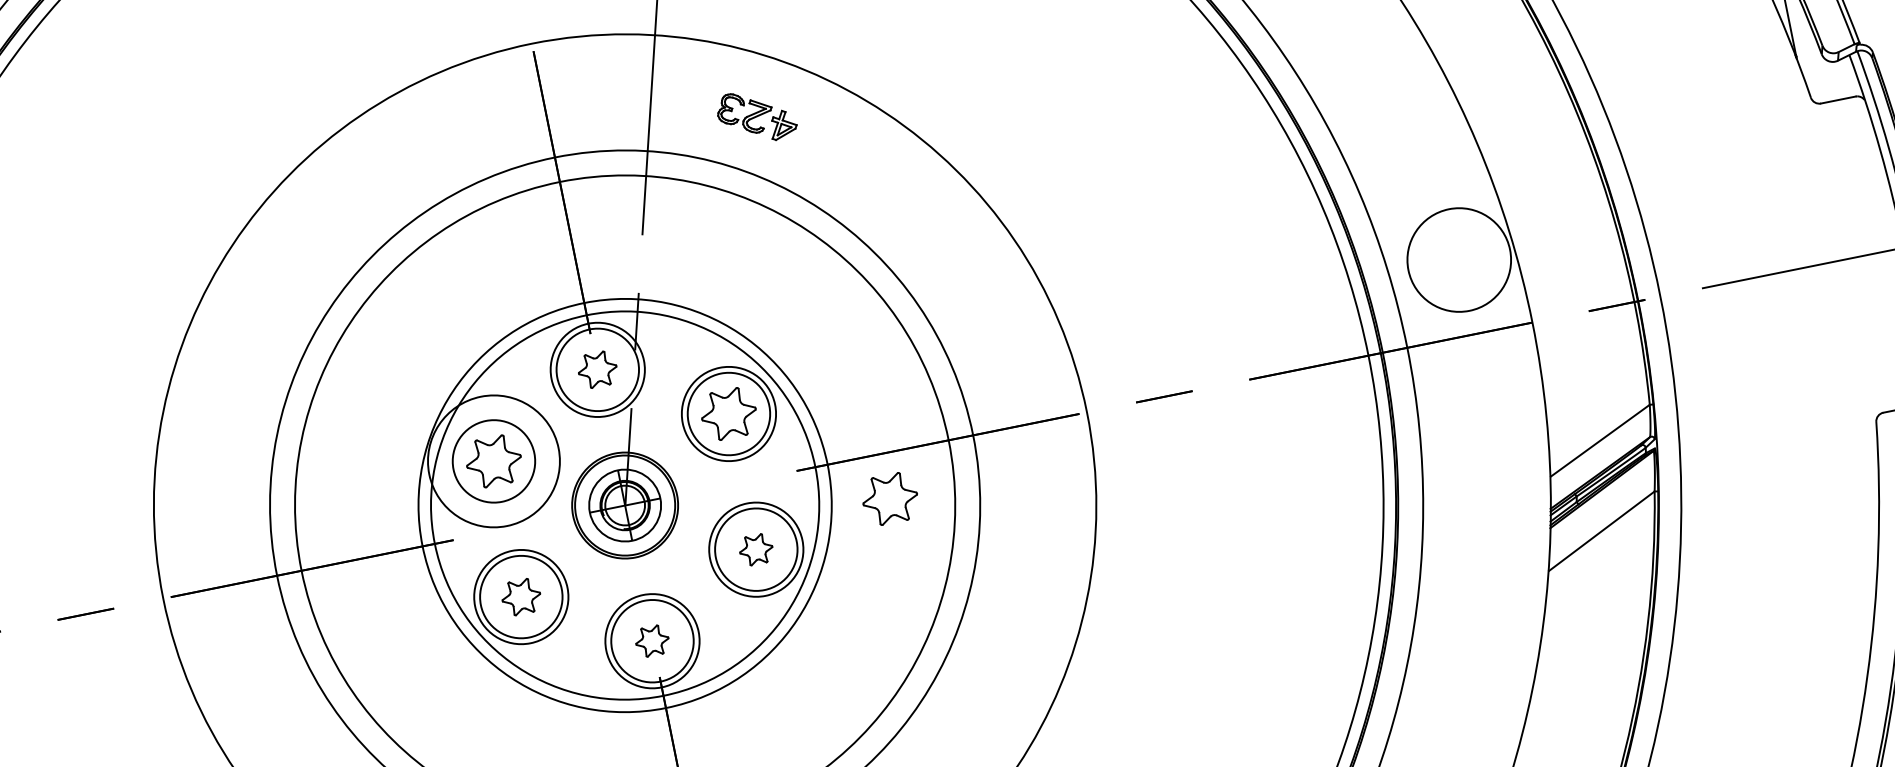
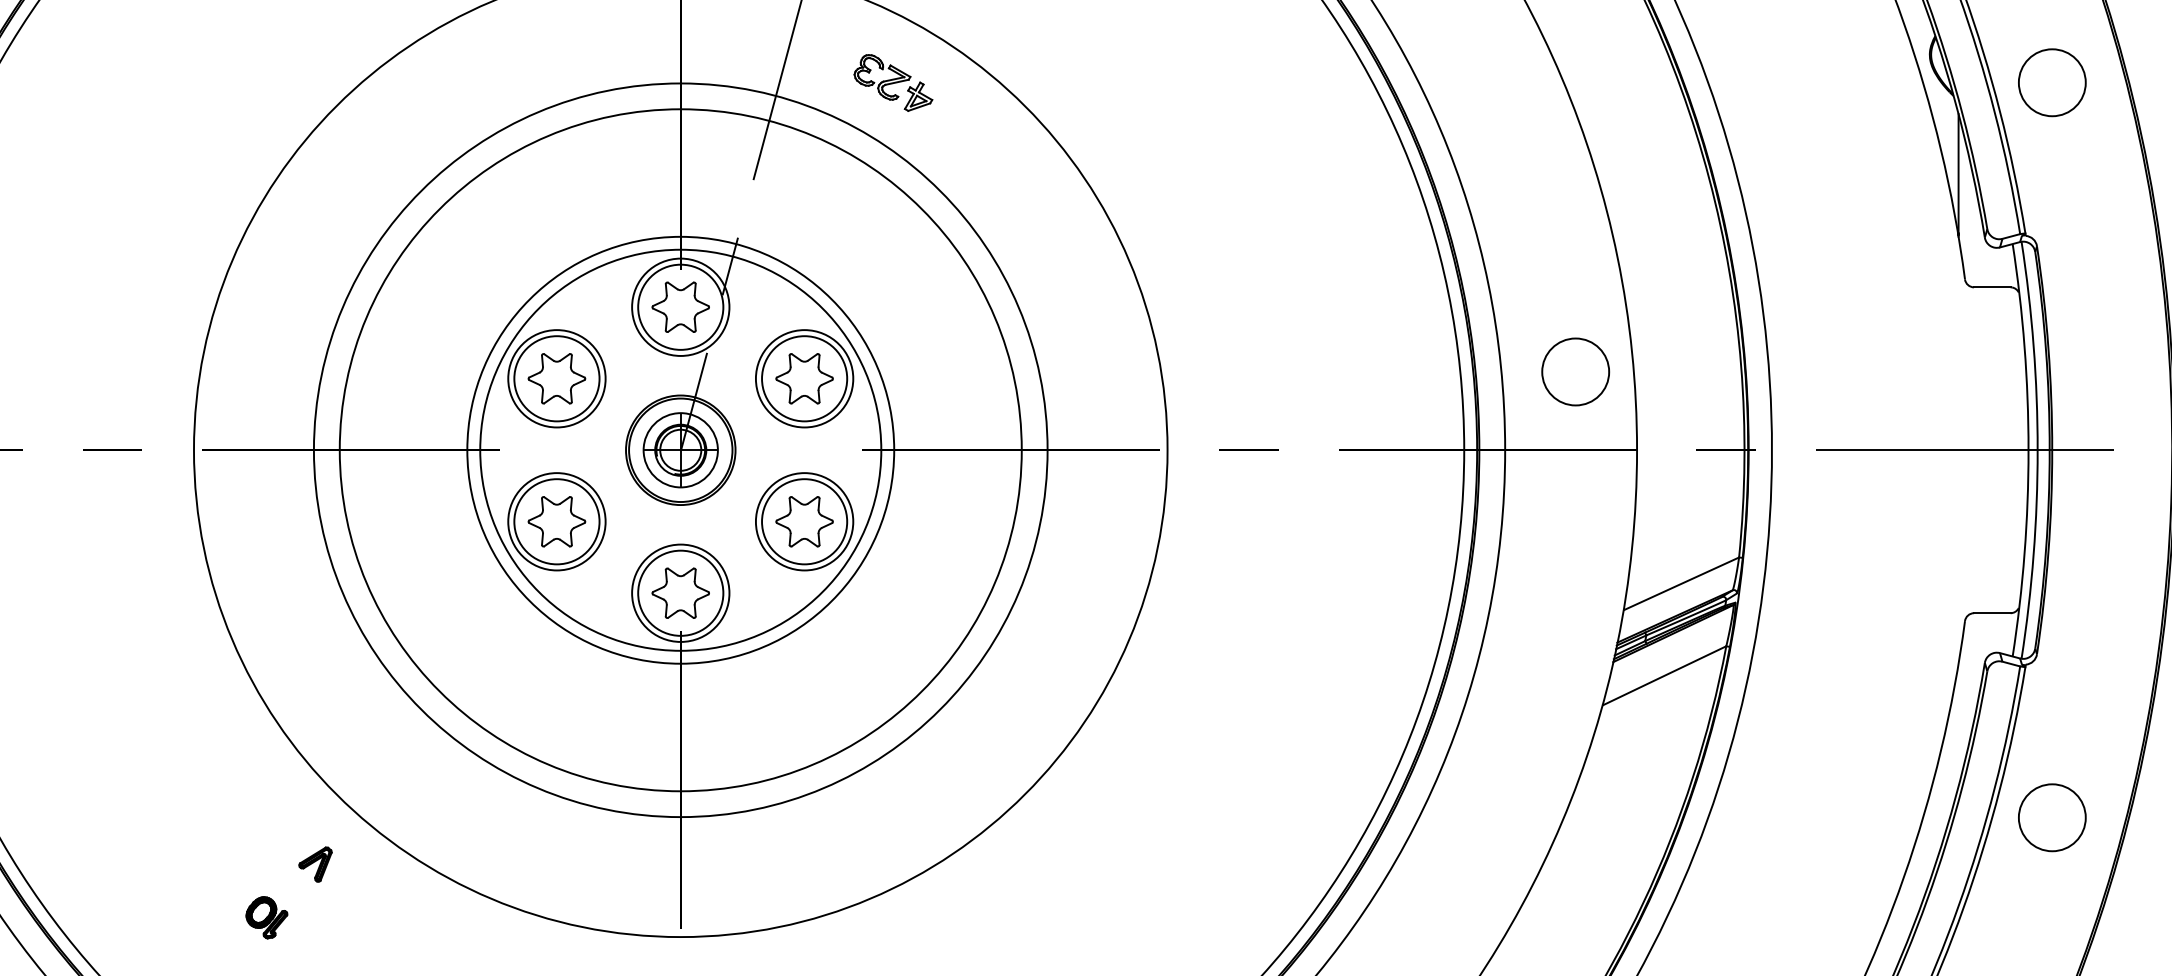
circle: (1458, 259) -> (1575, 371), size x0.62
part: (597, 369) -> (680, 306), size x1.43
circle: (493, 461) -> (556, 378), size x0.71
part: (890, 498) -> (950, 497), removed
part: (756, 549) -> (804, 521), size x1.67
part: (520, 596) -> (556, 521), size x1.43
part: (652, 640) -> (680, 592), size x1.67

